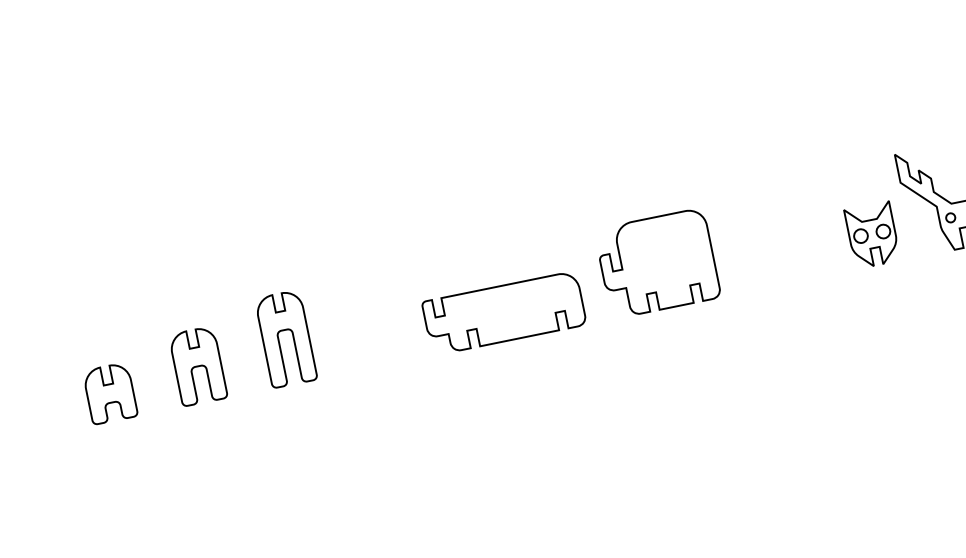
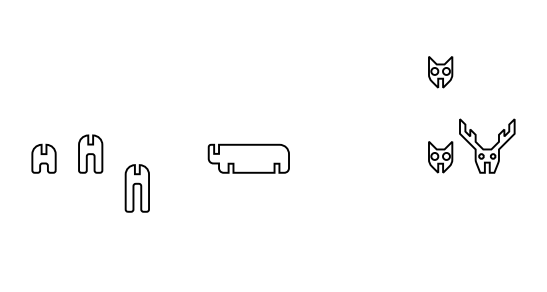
part: (839, 72) -> (440, 72), added
part: (657, 263) -> (330, 149), removed
part: (284, 339) -> (136, 188), moved

